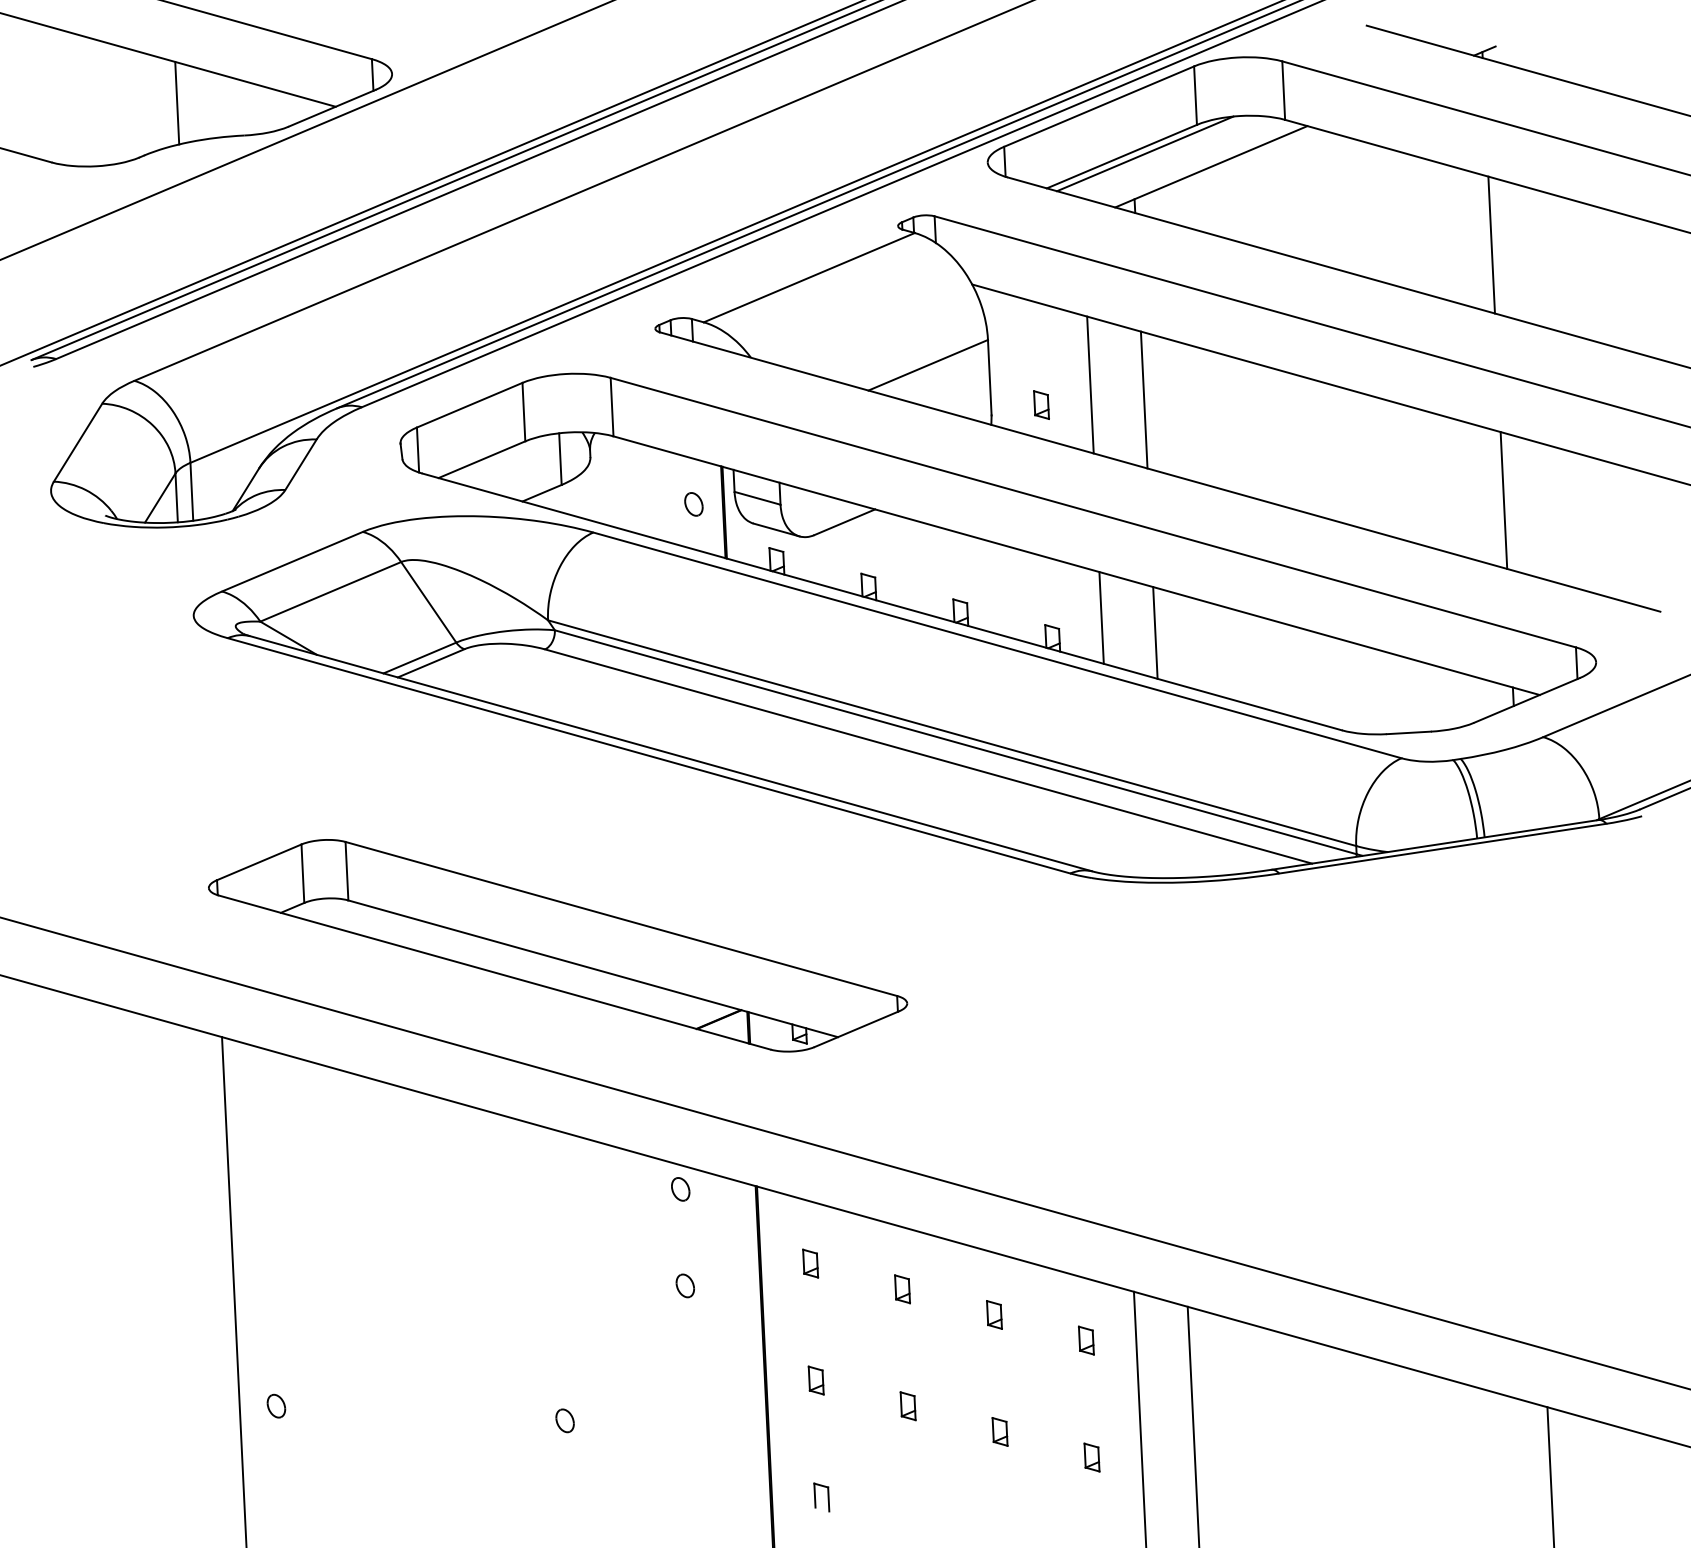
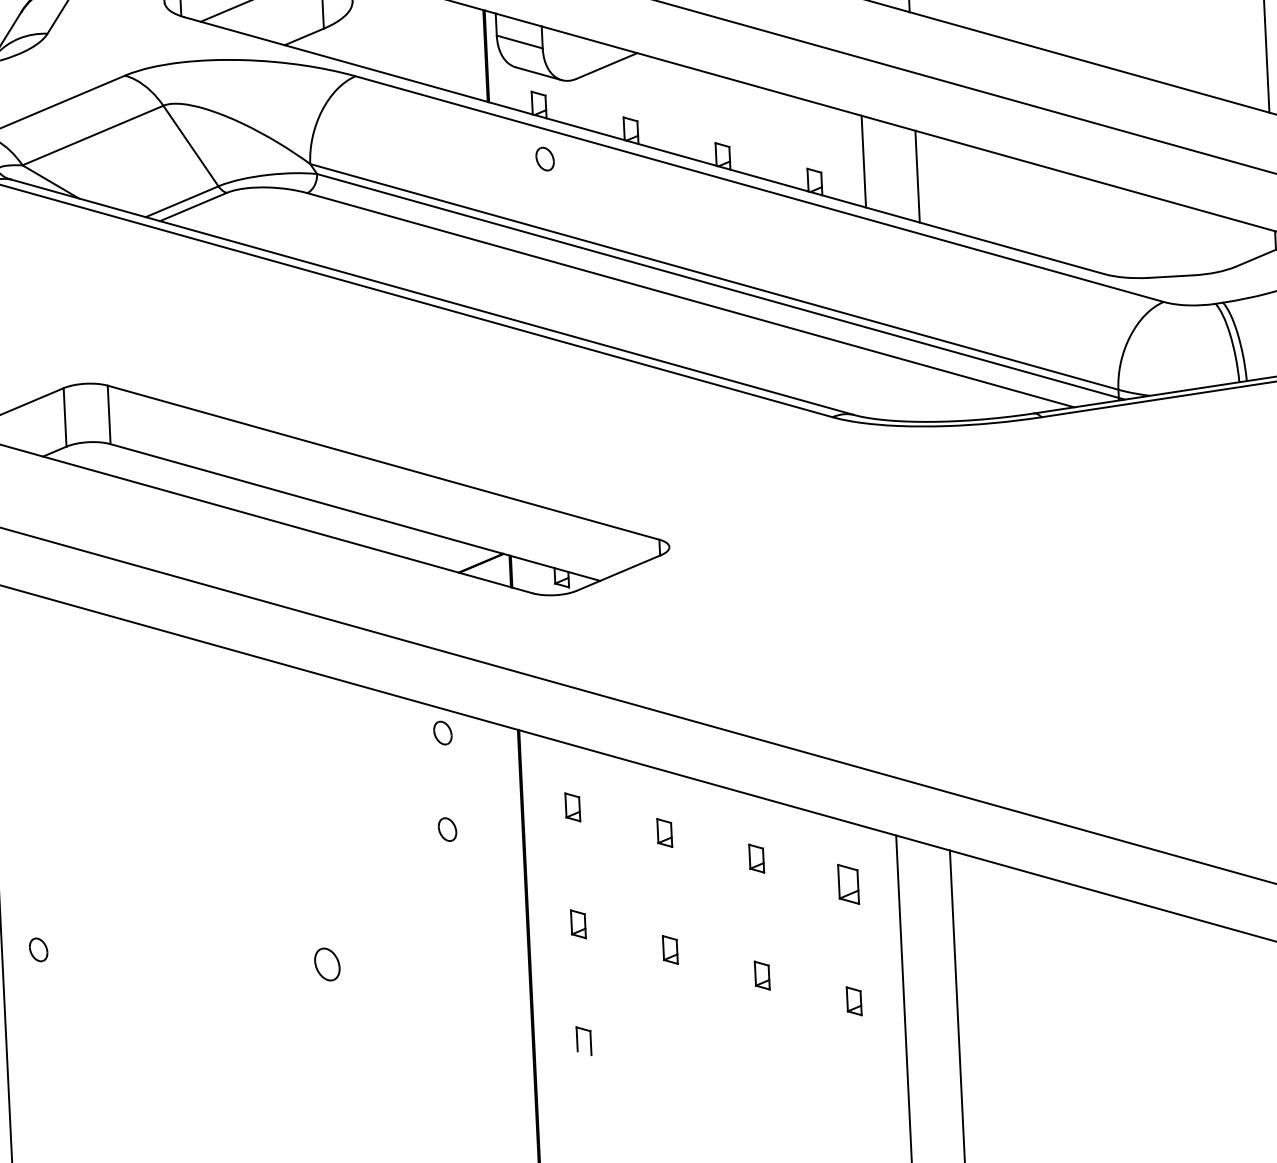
part: (693, 504) -> (544, 159), moved
part: (1086, 1340) -> (848, 884), size x1.4
part: (564, 1420) -> (326, 964), size x1.4

